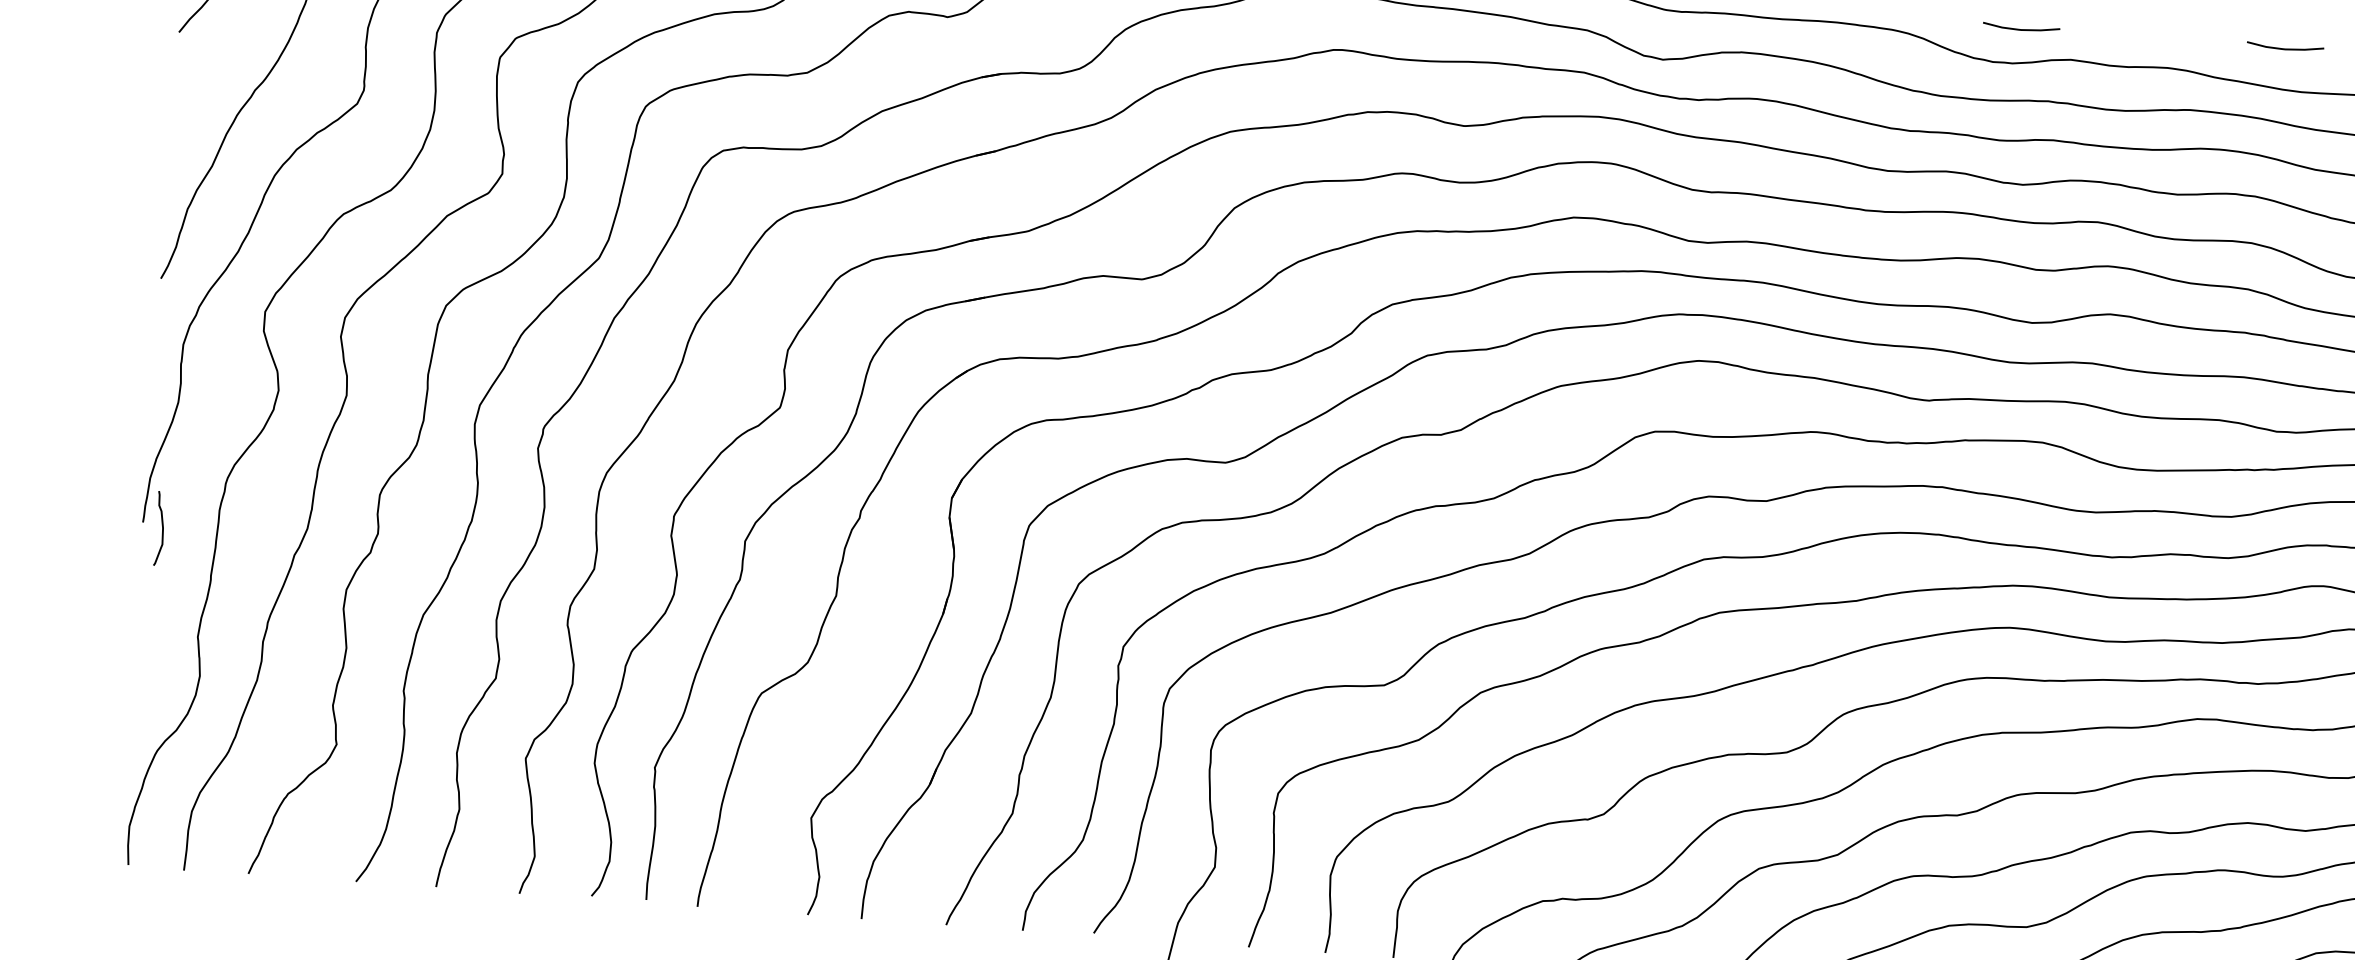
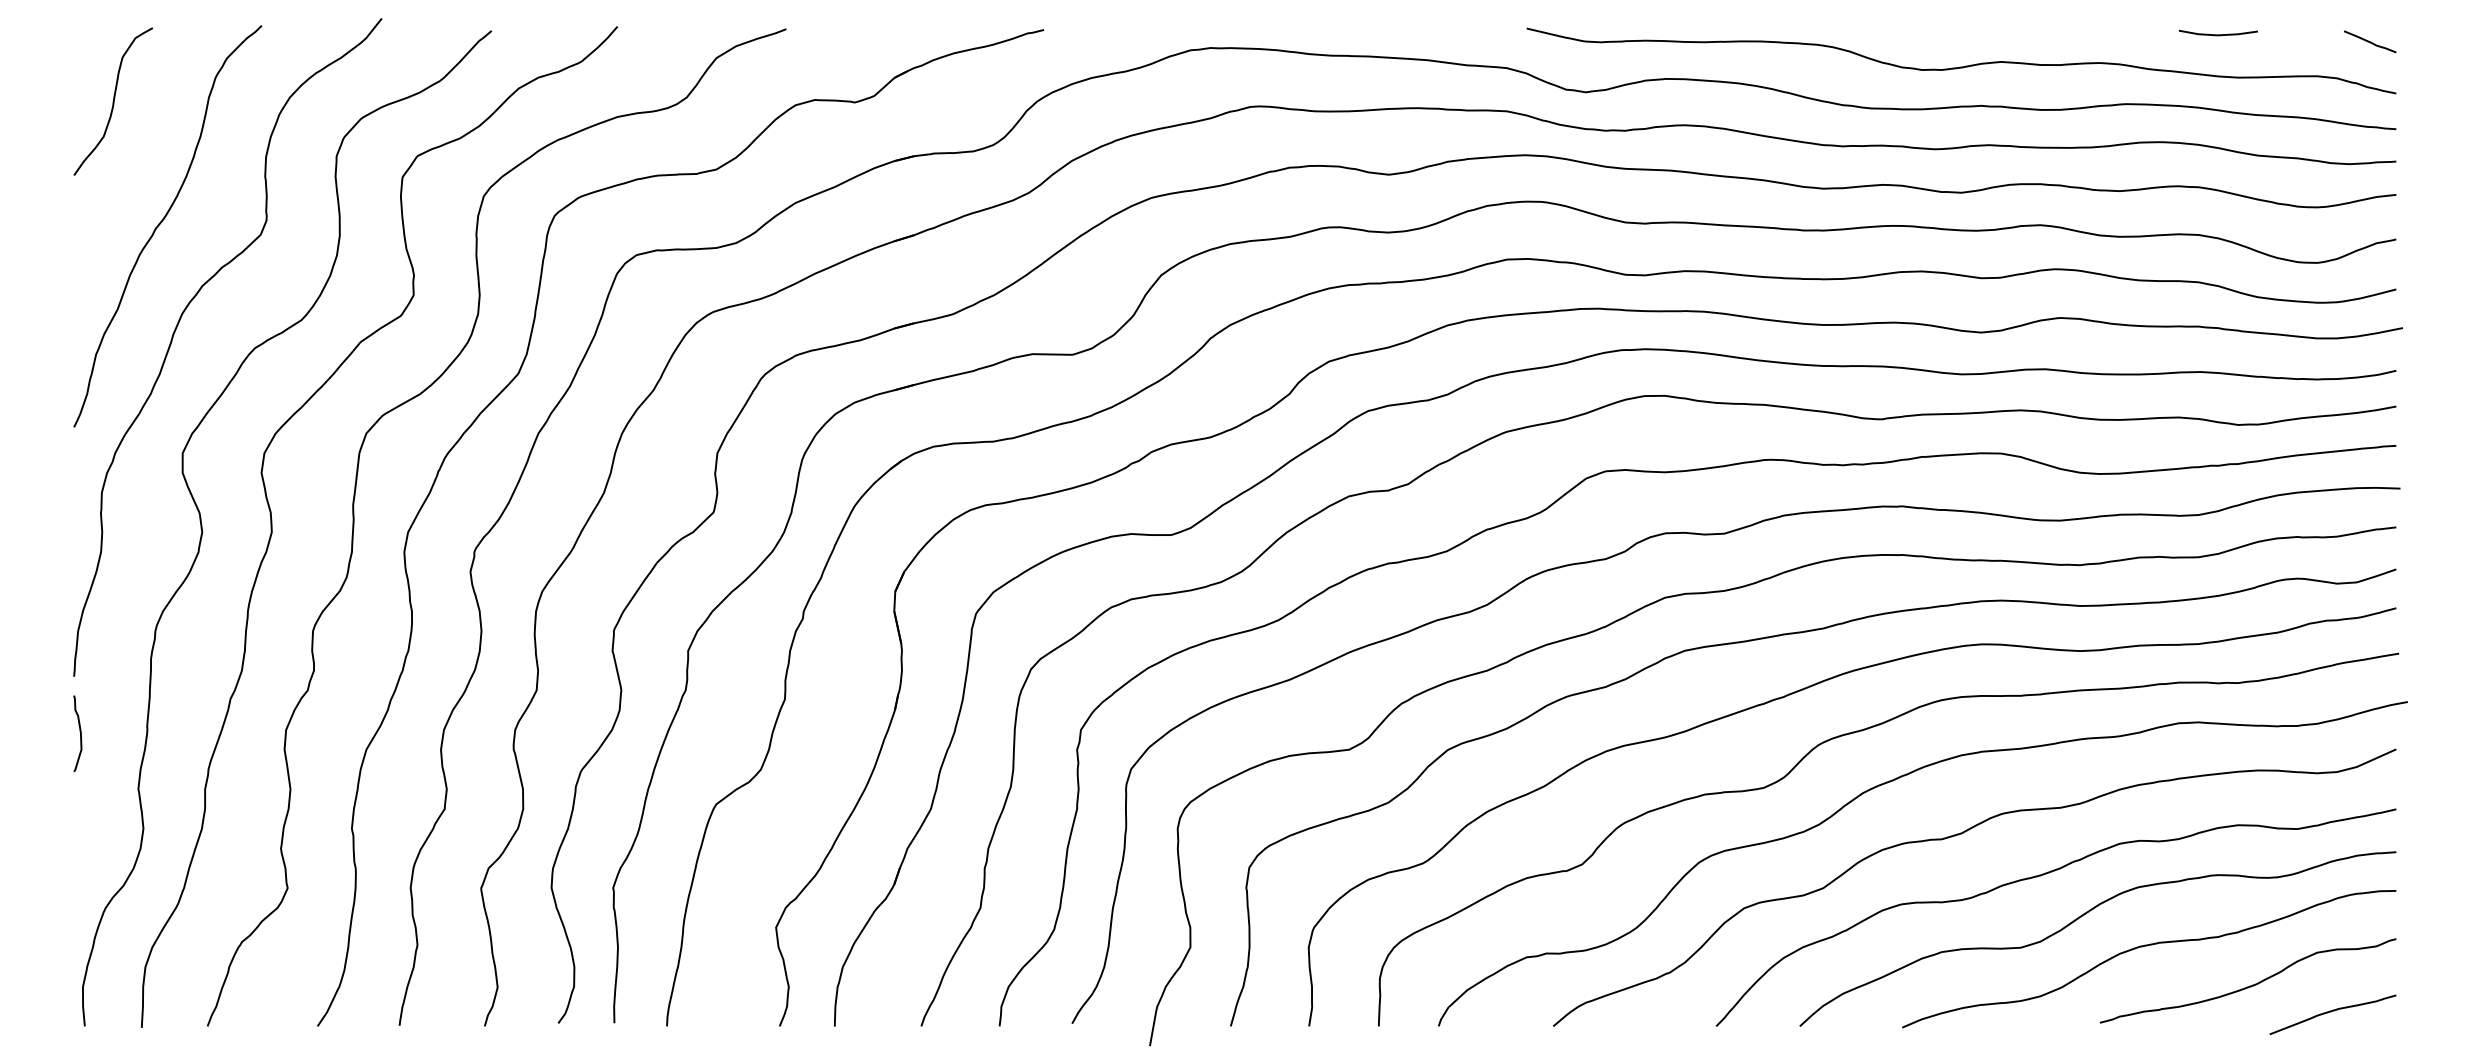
curve: (2021, 29) -> (1948, 34), removed
curve: (161, 527) -> (79, 732), moved

